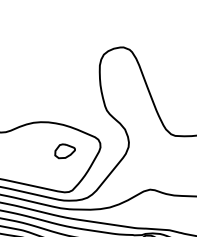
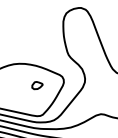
part: (64, 151) -> (36, 85), size x0.7

